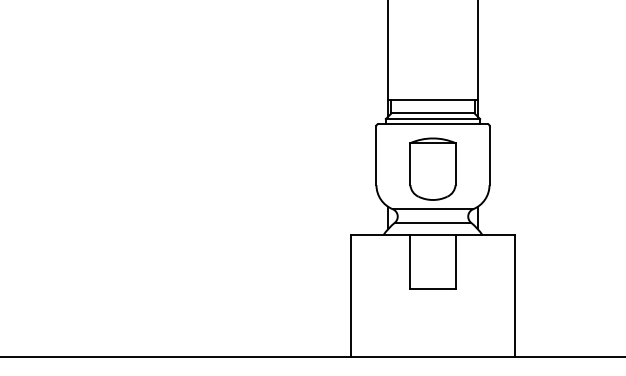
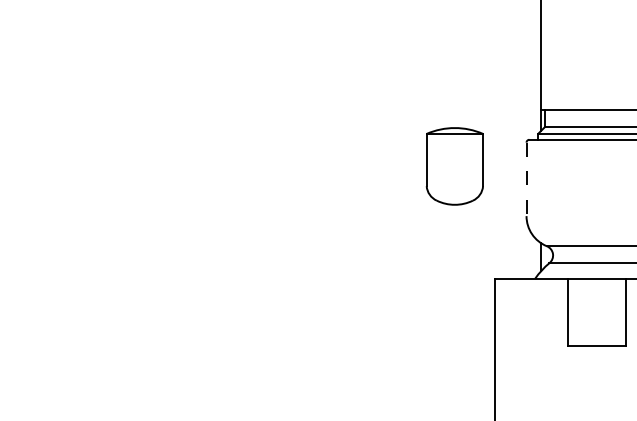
line: (376, 156) -> (526, 180), solid -> dashed
part: (432, 168) -> (454, 165), moved

